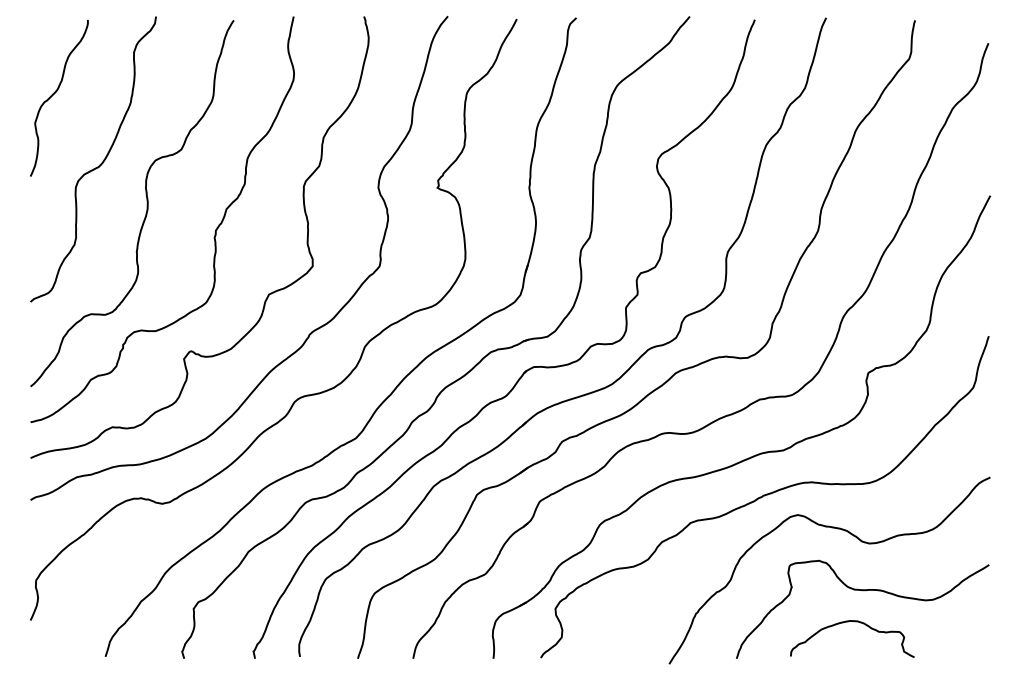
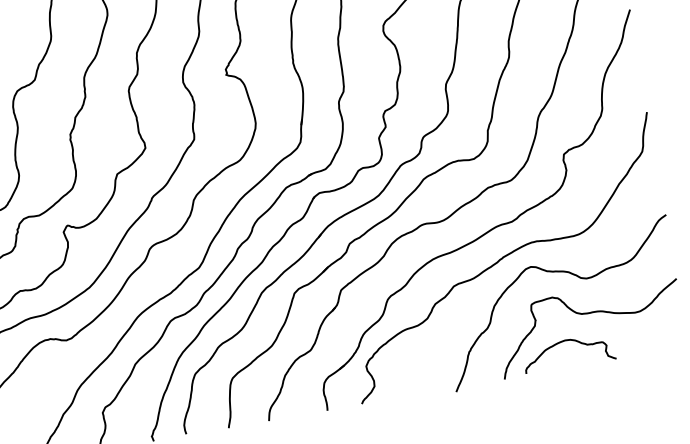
curve: (854, 622) -> (568, 341), moved

